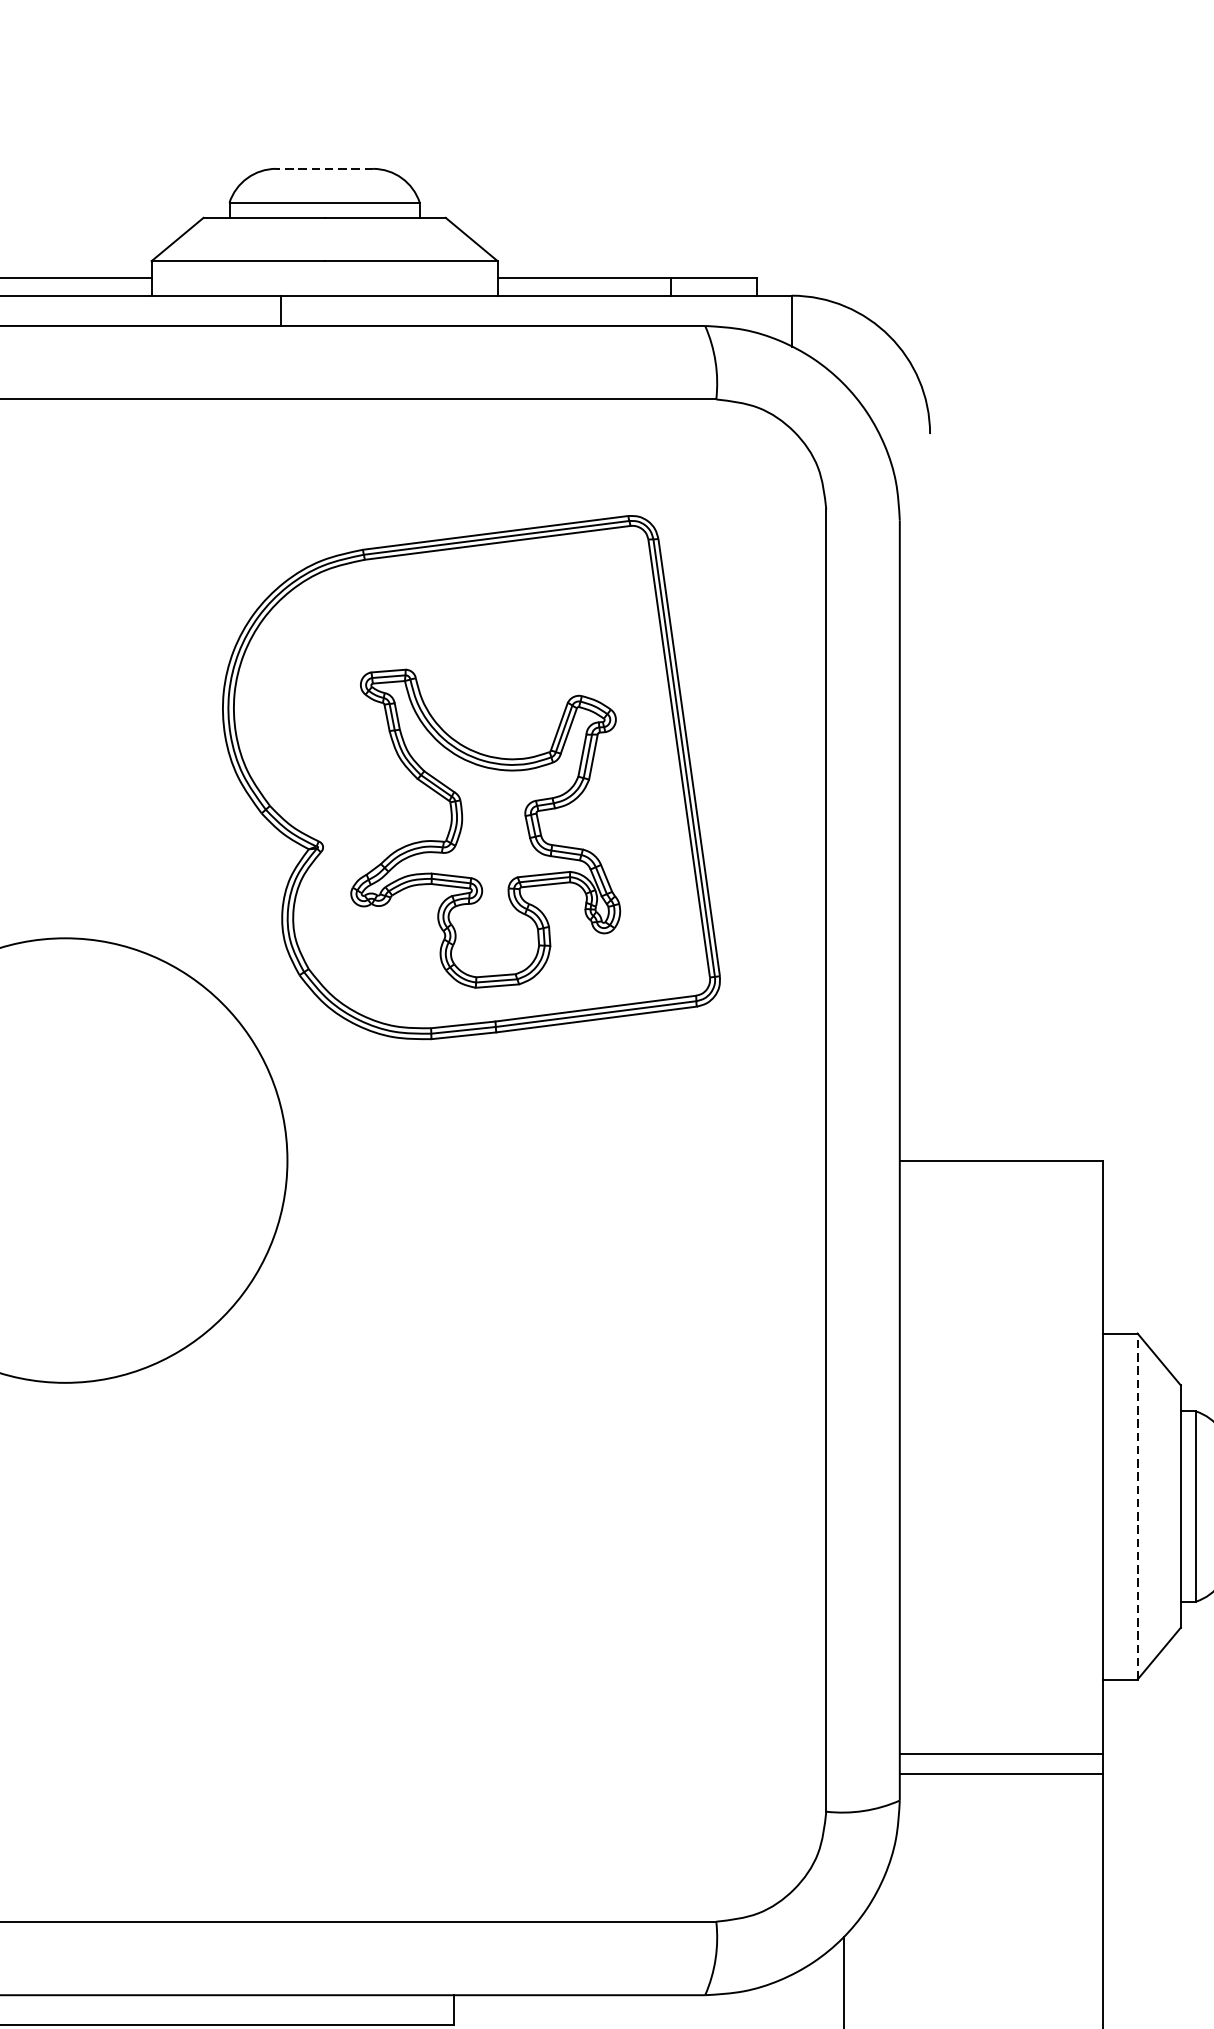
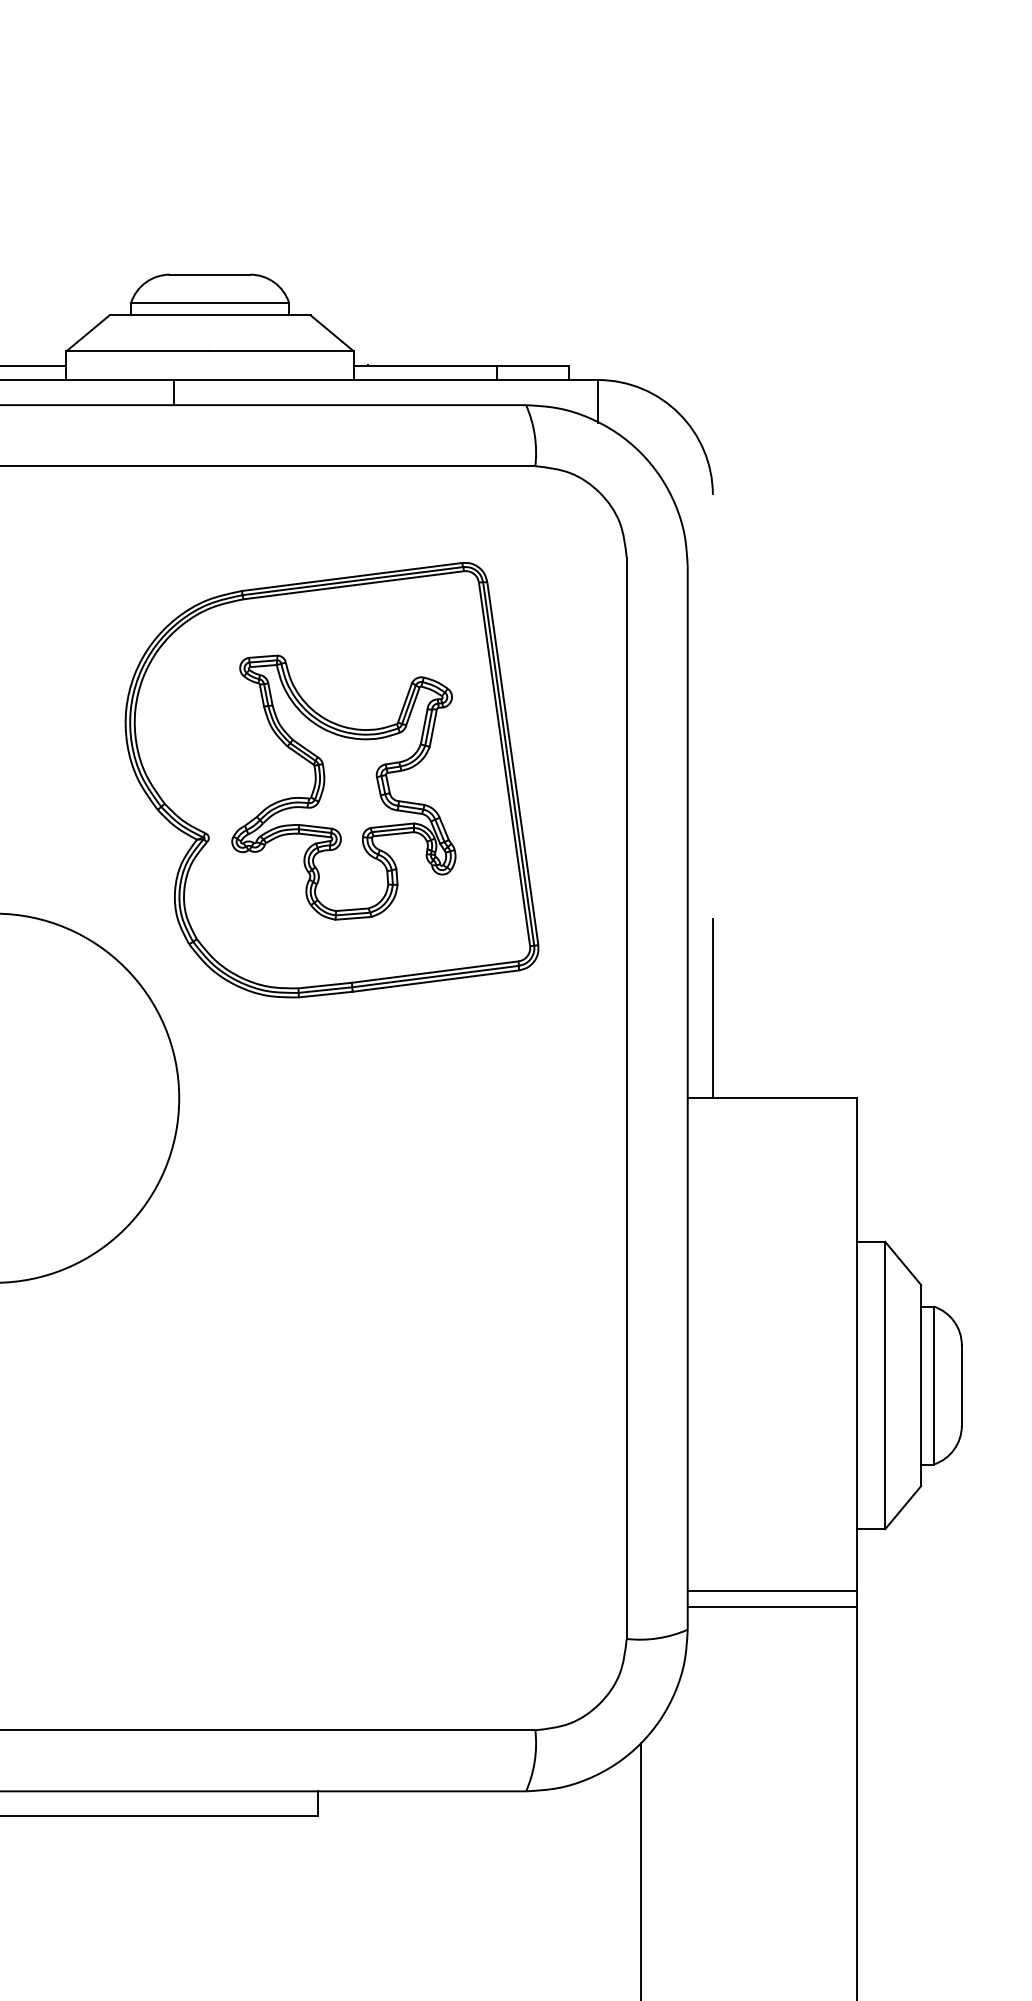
line: (323, 168) -> (209, 274), dashed -> solid
part: (485, 828) -> (343, 787), moved
line: (929, 1052) -> (712, 1008), added
line: (1137, 1506) -> (885, 1385), dashed -> solid

